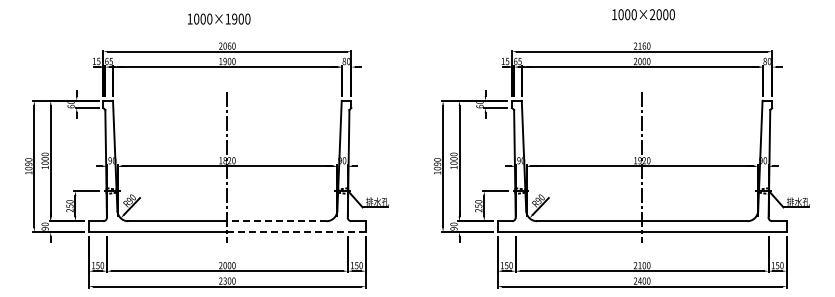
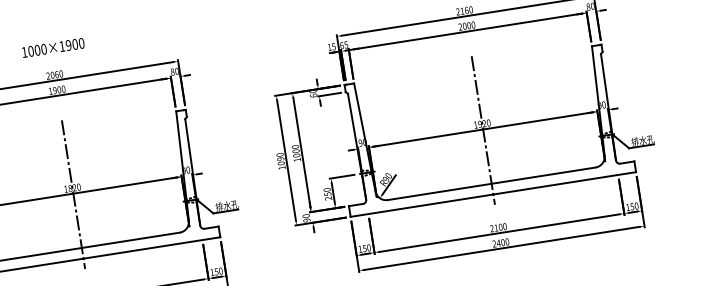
text: (219, 18) -> (53, 47), moved
line: (276, 221) -> (130, 240), dashed -> solid
line: (296, 232) -> (151, 248), dashed -> solid

